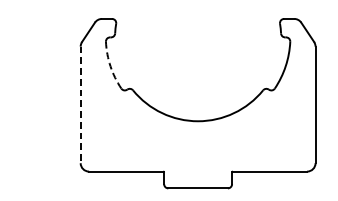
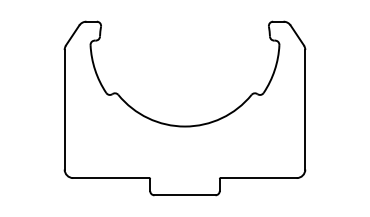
arc: (110, 66) -> (95, 70), dashed -> solid
line: (80, 104) -> (64, 109), dashed -> solid

